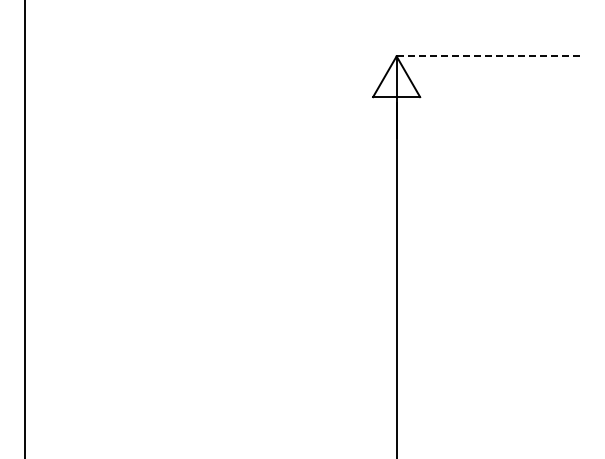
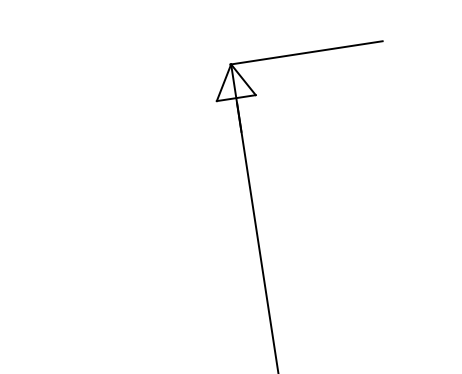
line: (487, 56) -> (306, 53), dashed -> solid

